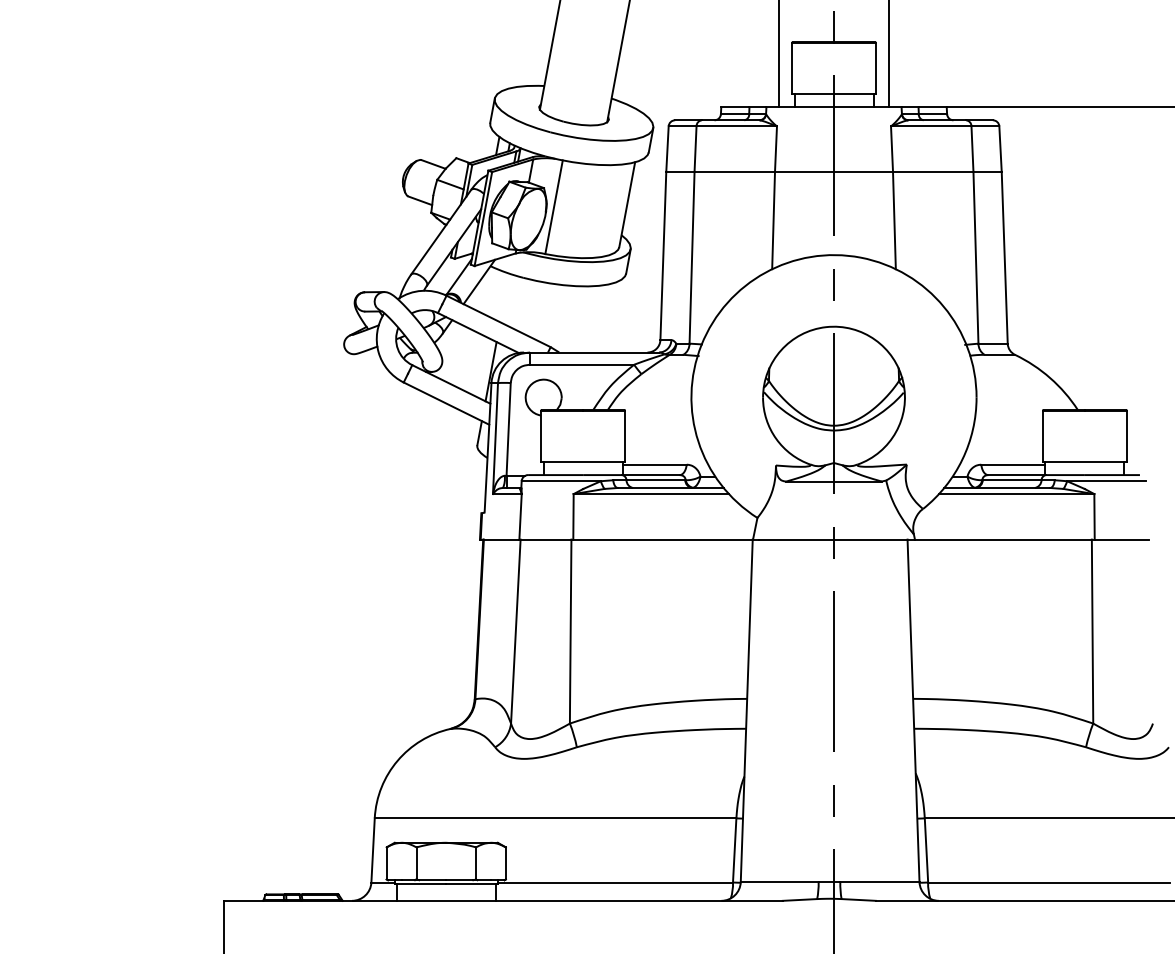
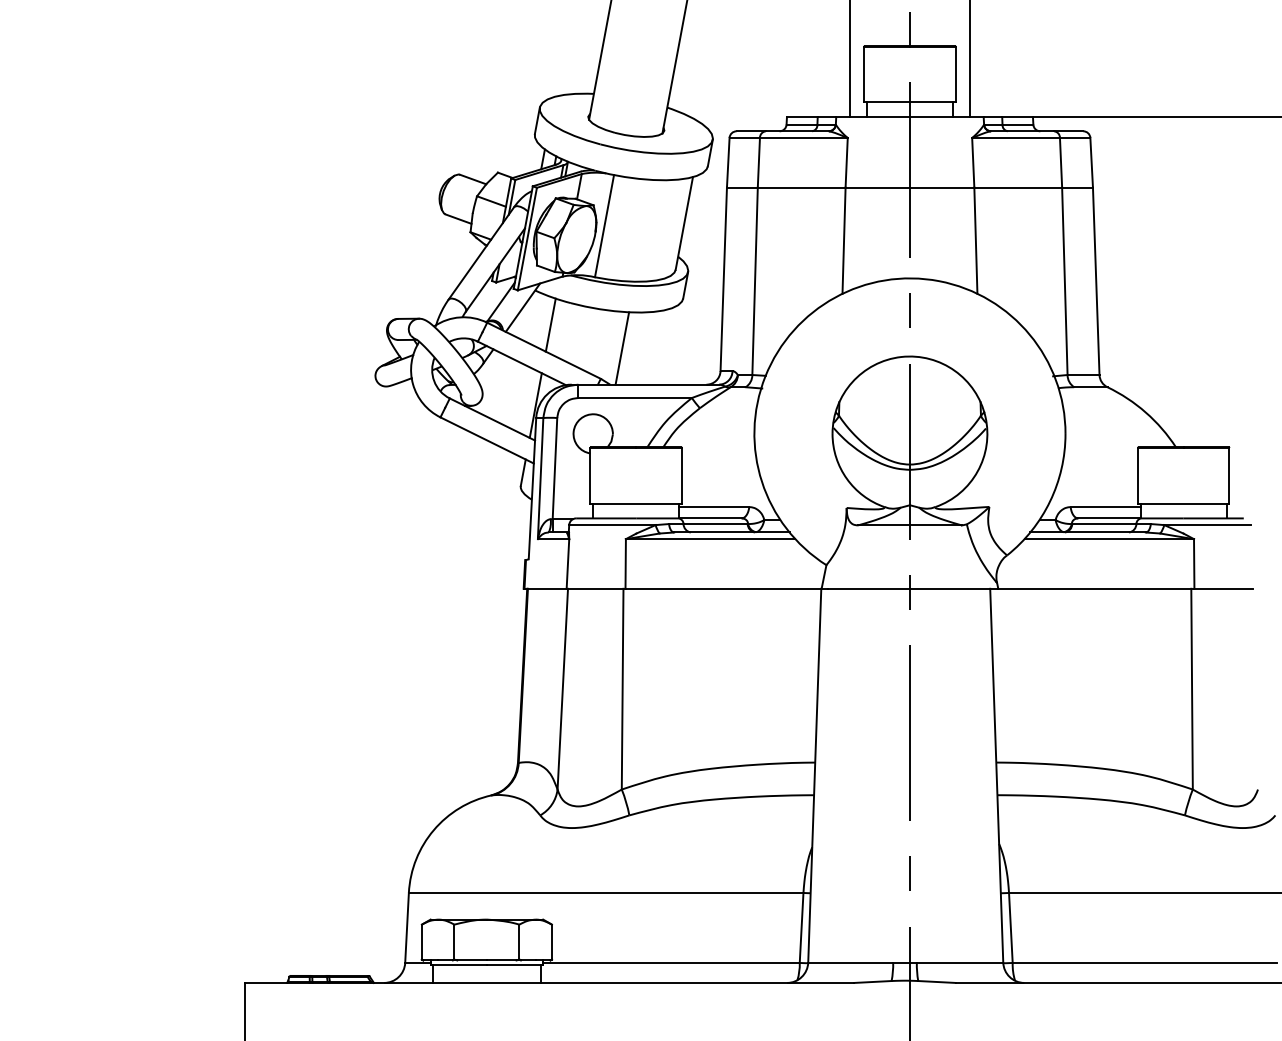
line: (504, 297) -> (550, 324), added
line: (570, 319) -> (622, 348), added

